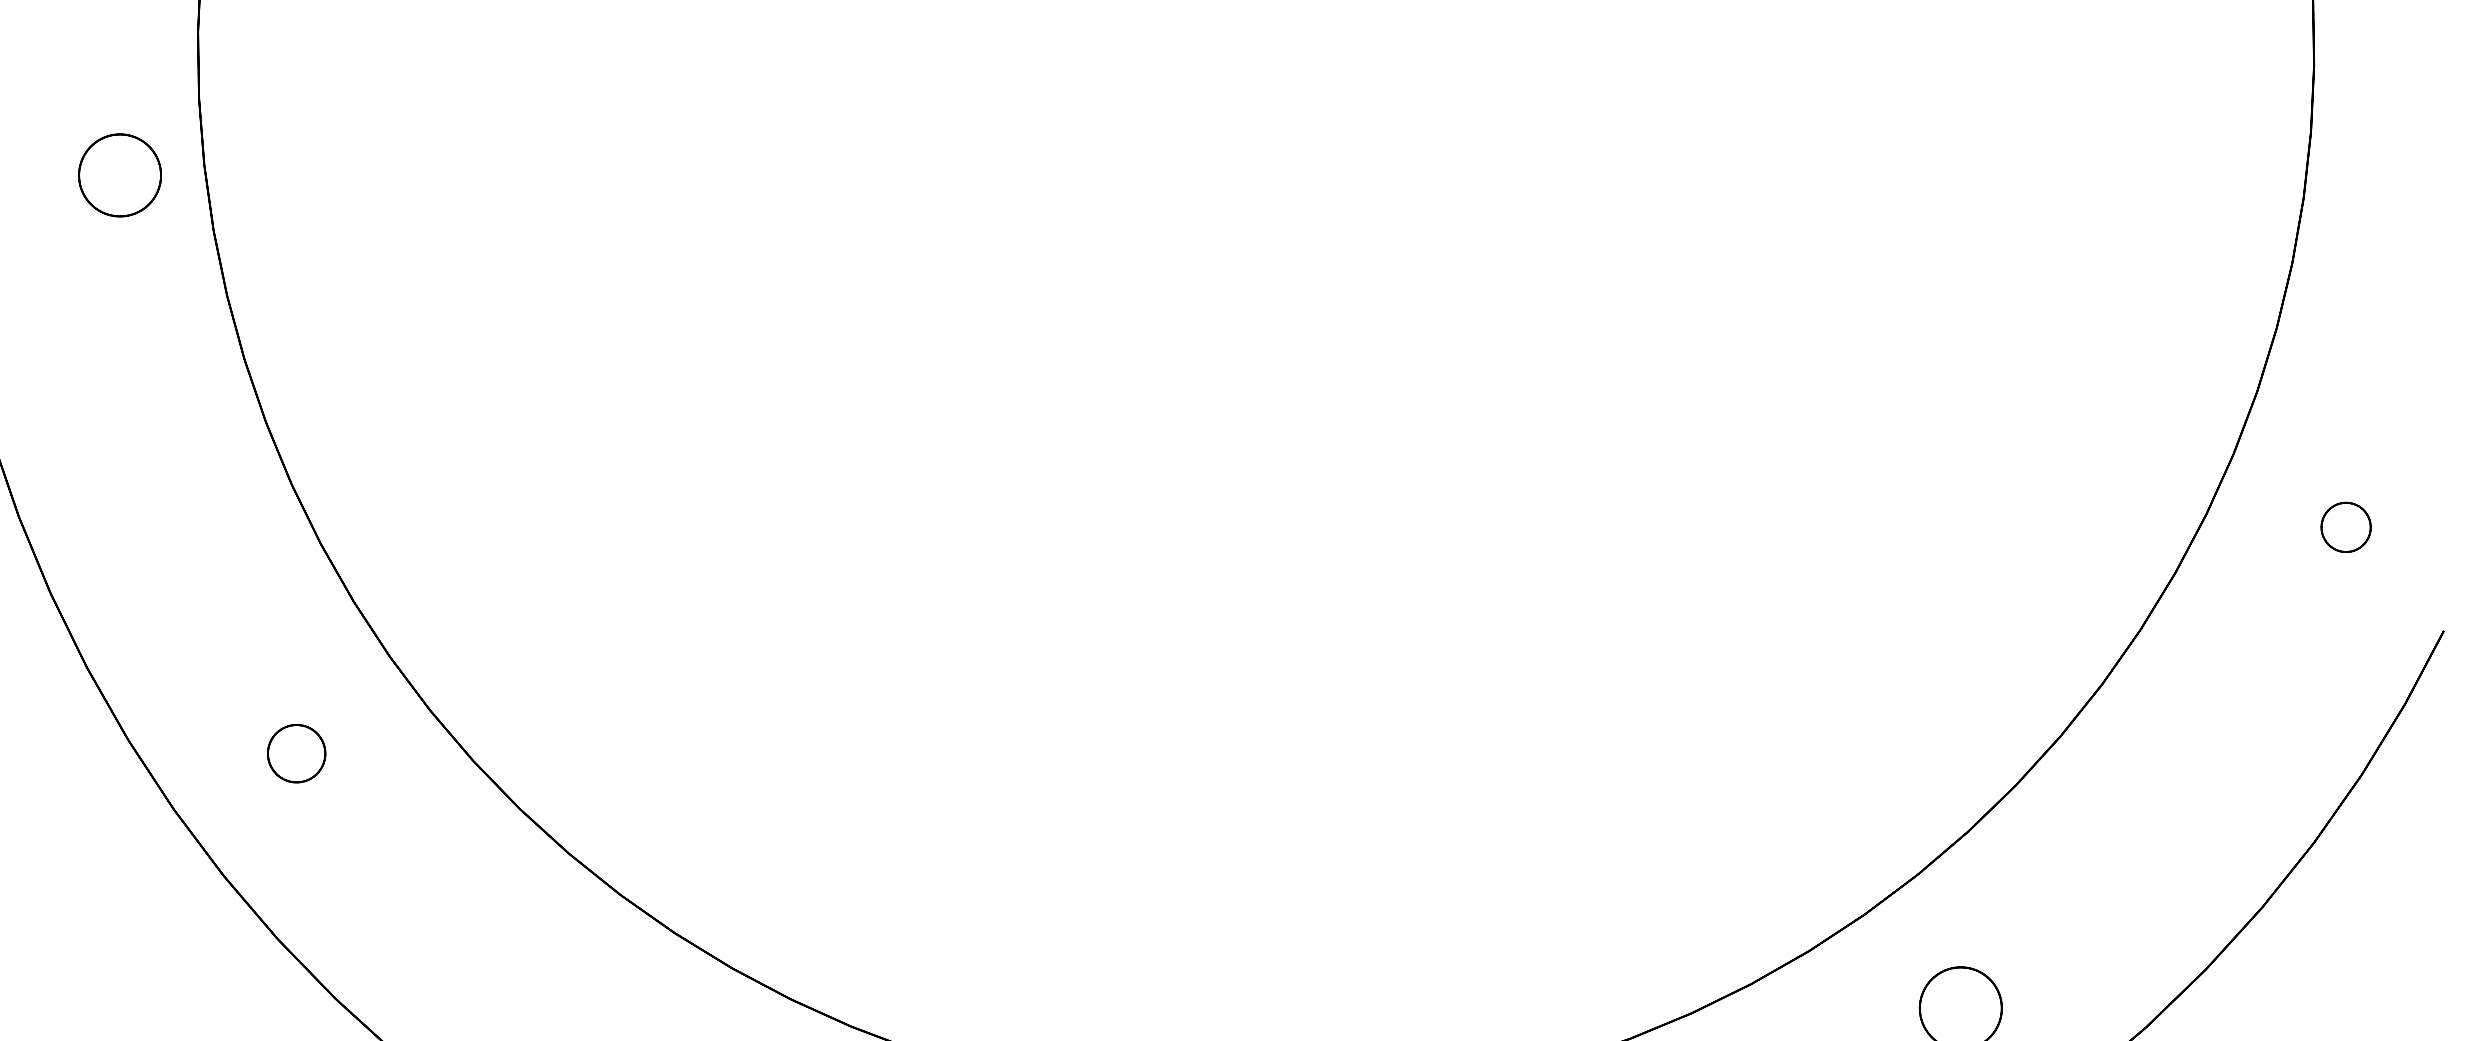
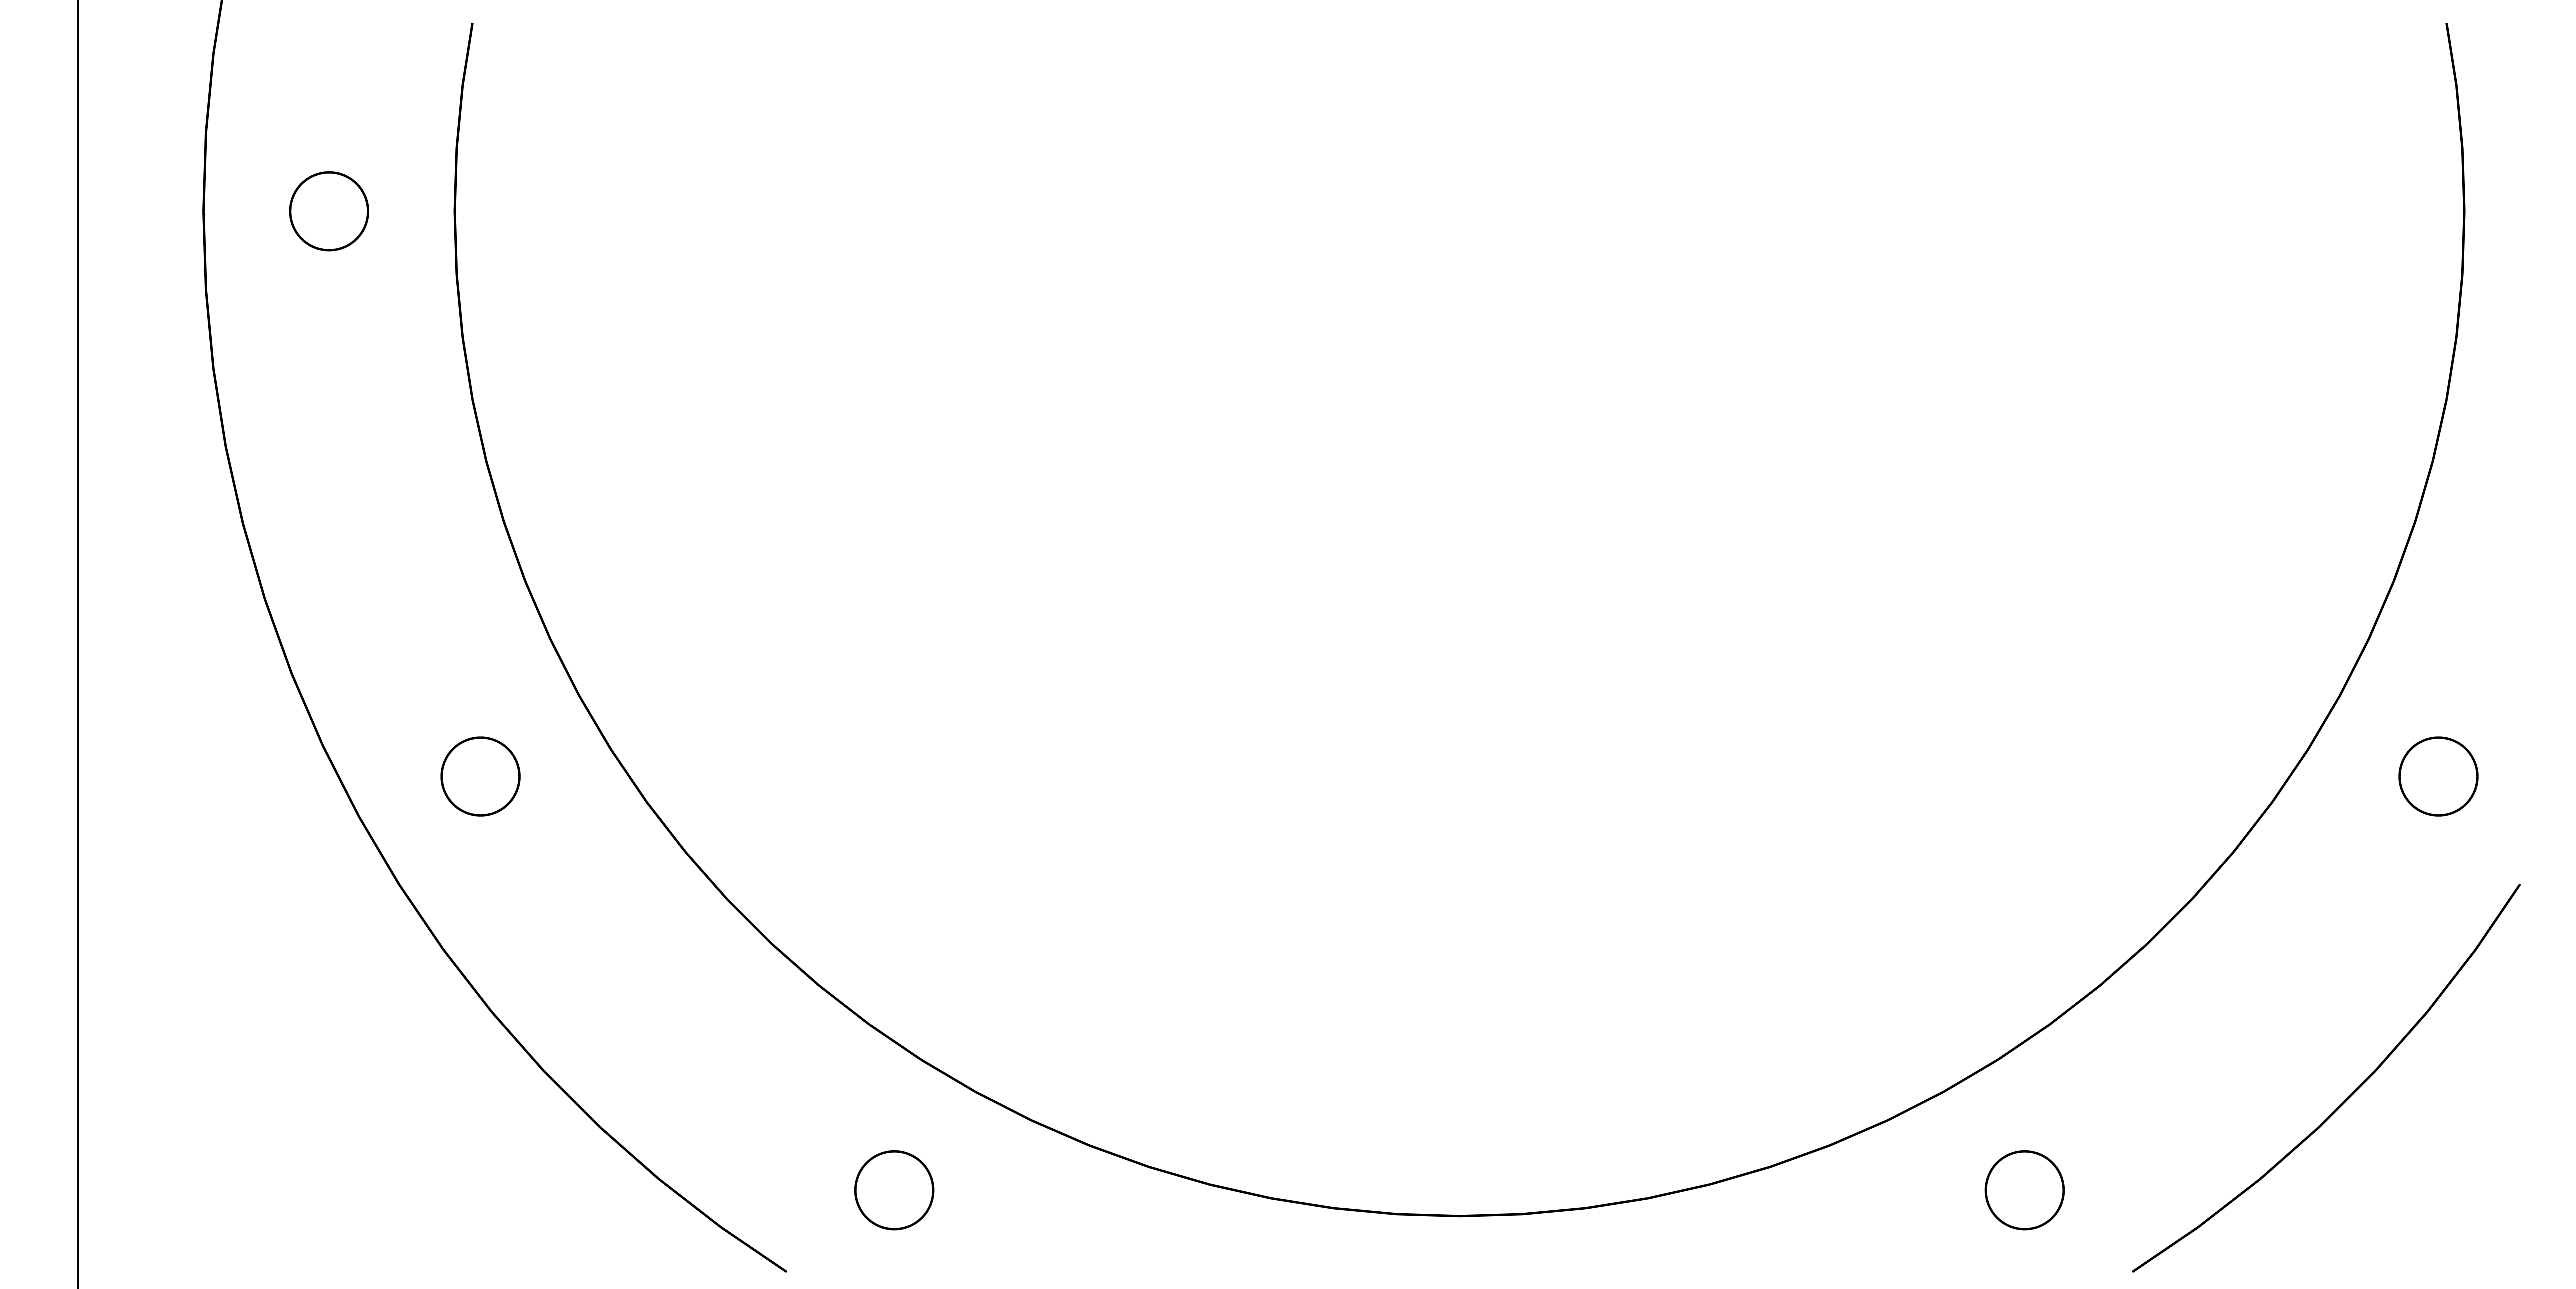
part: (119, 175) -> (328, 211), moved
part: (2346, 527) -> (2438, 776), size x1.67
part: (296, 753) -> (480, 776), size x1.43

